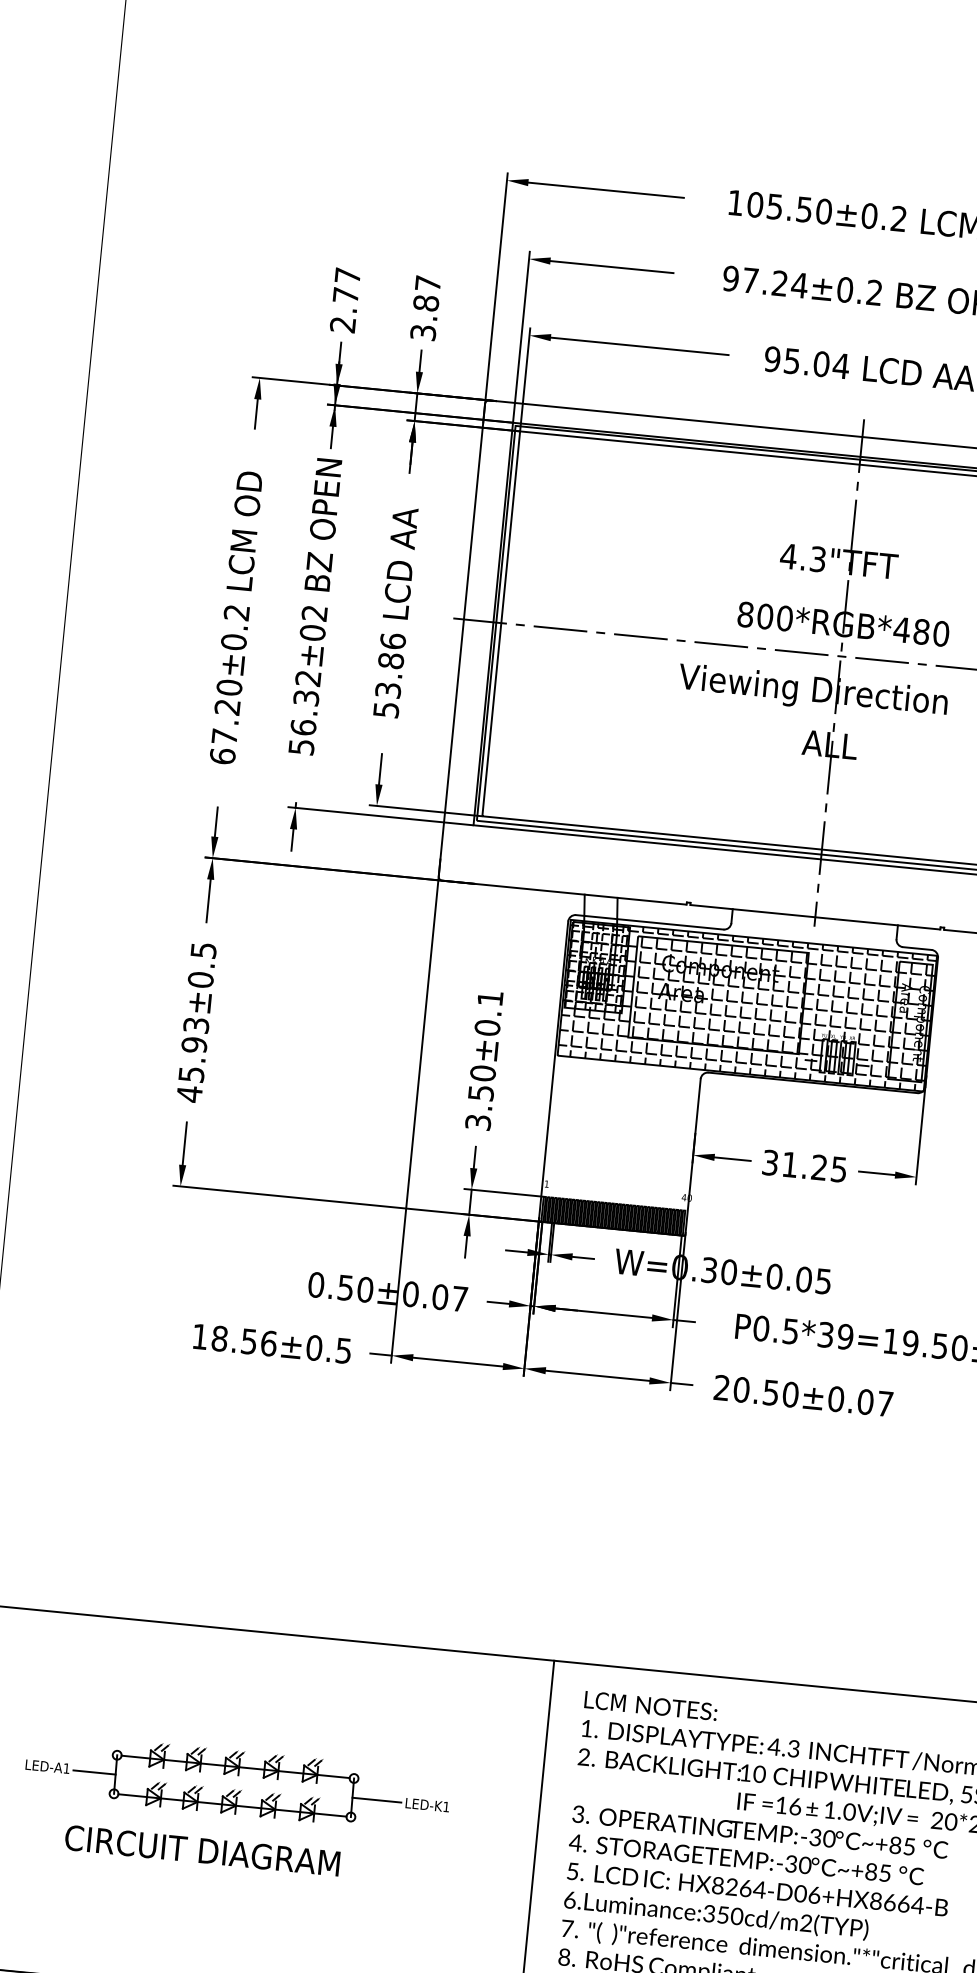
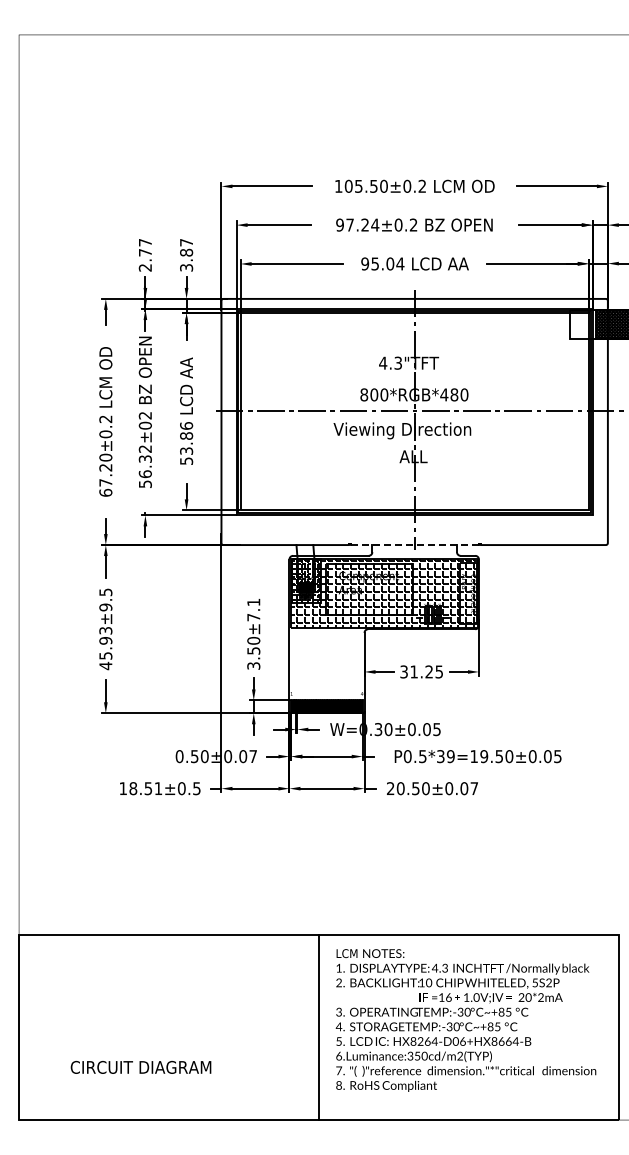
line: (816, 918) -> (415, 545), solid -> dashed
text: (200, 979) -> (105, 607), 45.93±0.5 -> 45.93±9.5
text: (486, 1027) -> (253, 617), 3.50±0.1 -> 3.50±7.1
text: (268, 1343) -> (158, 788), 18.56±0.5 -> 18.51±0.5
part: (237, 1783) -> (164, 1013), removed
text: (201, 1850) -> (140, 1067), moved

